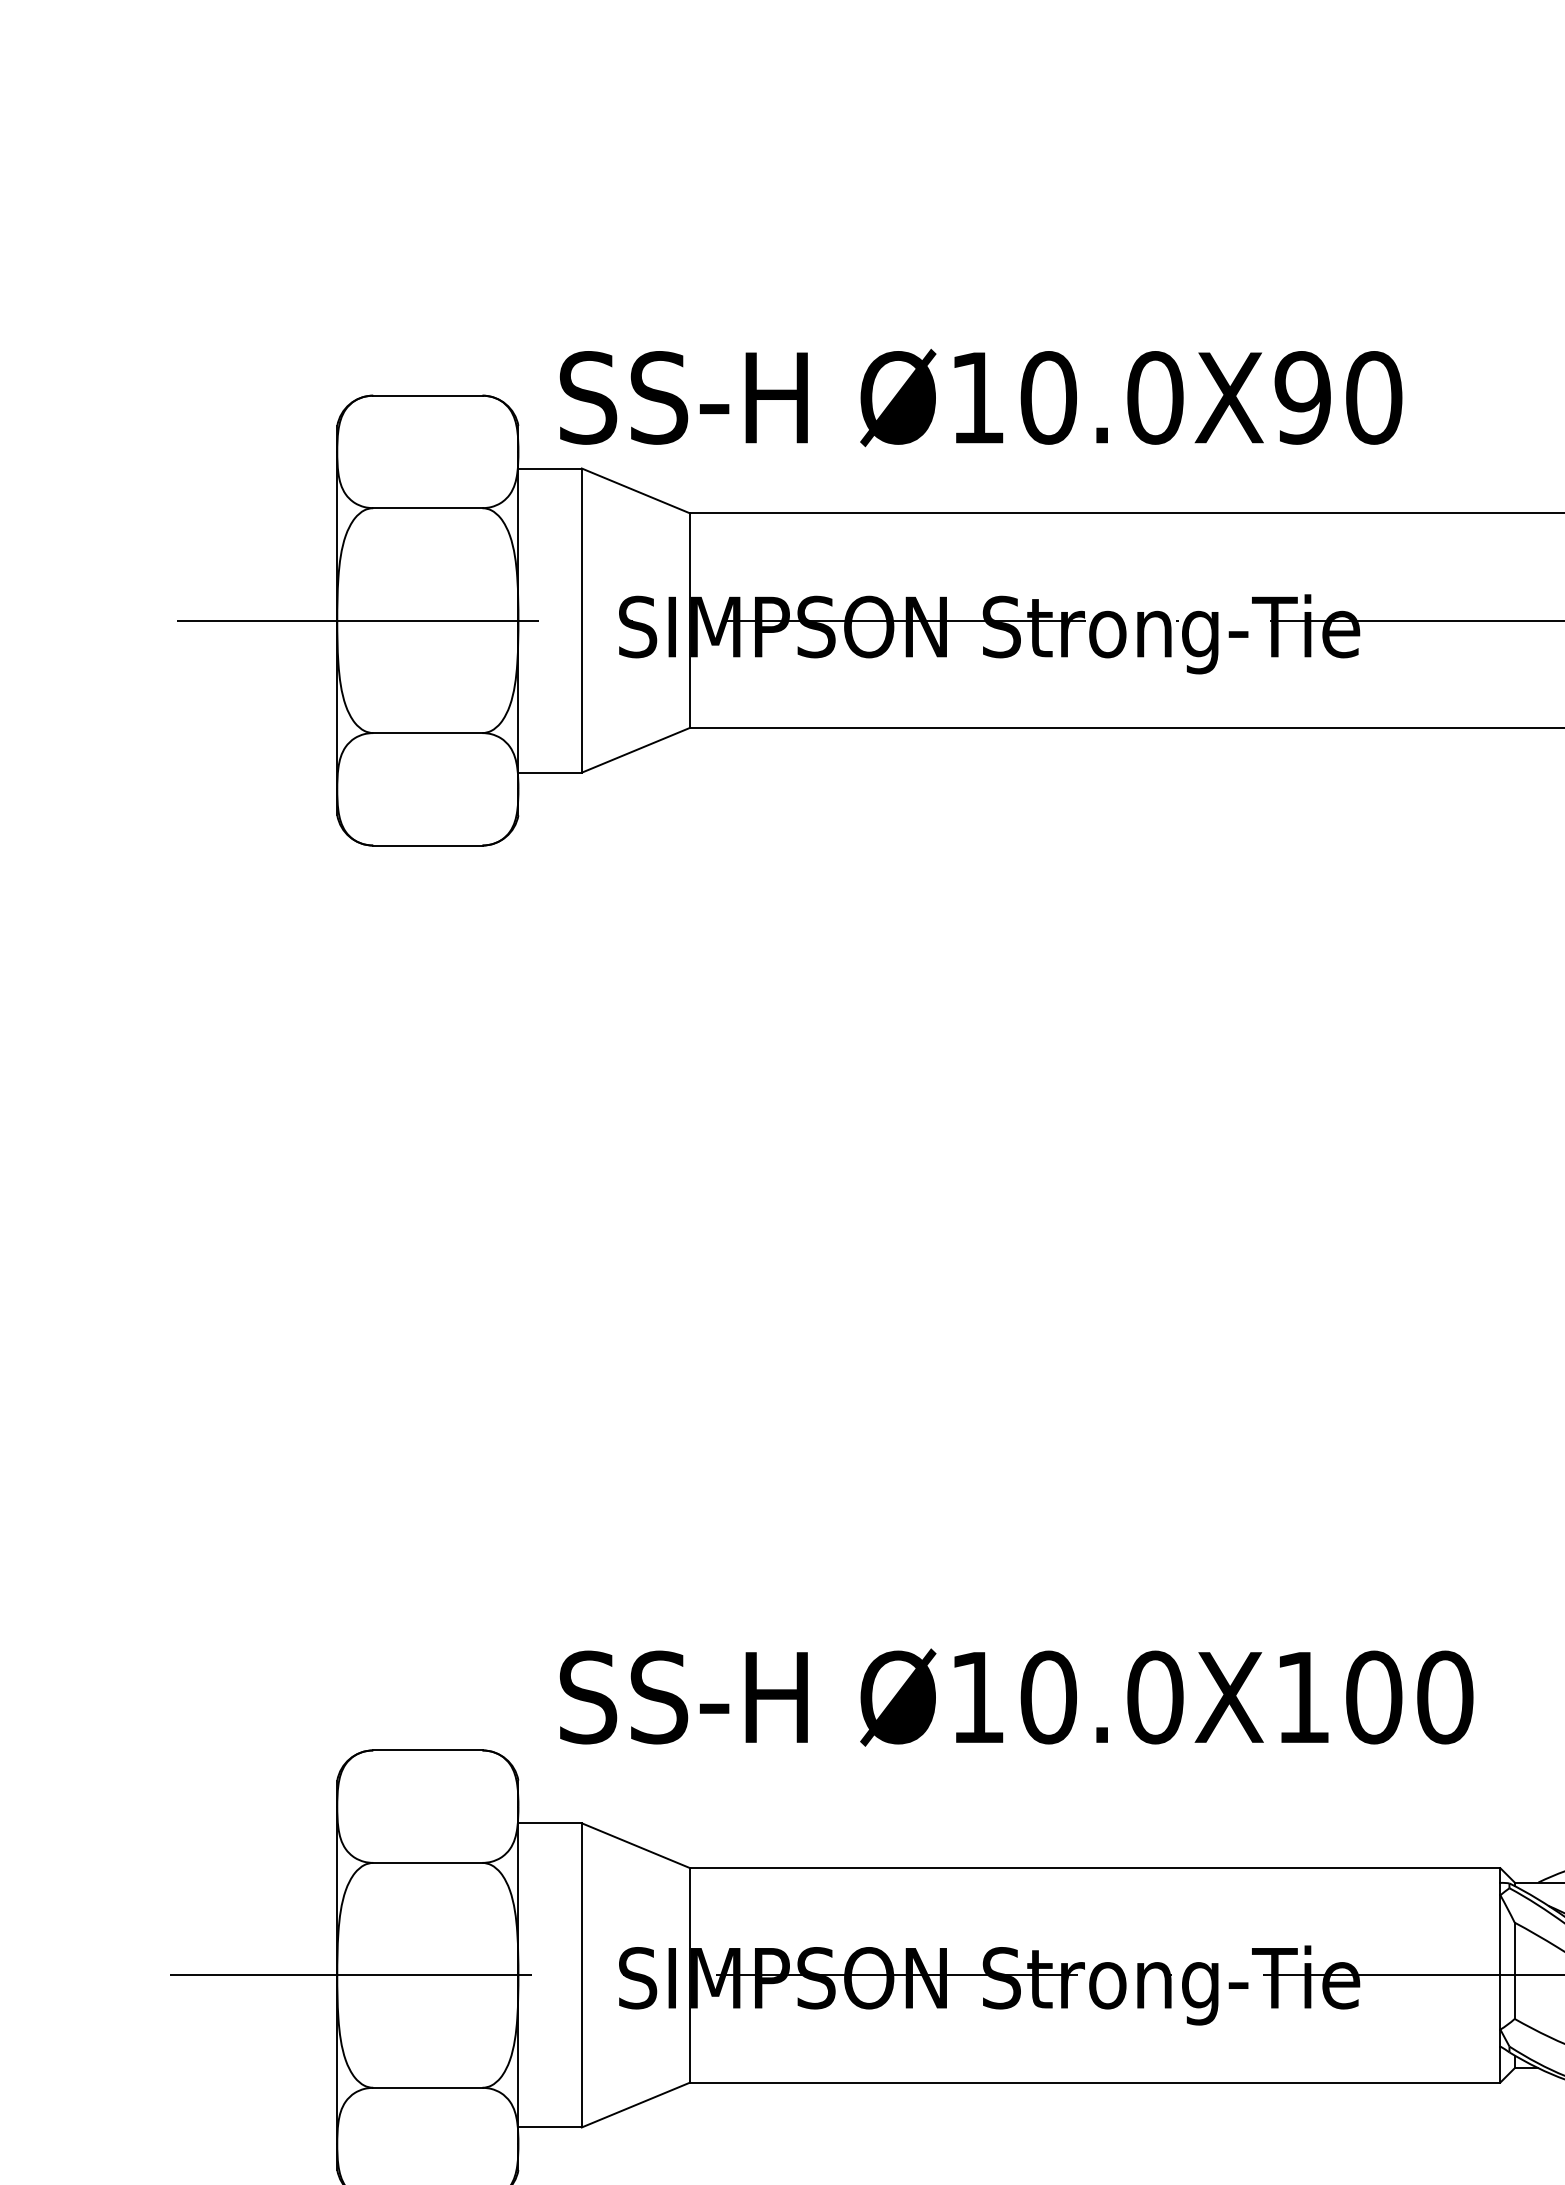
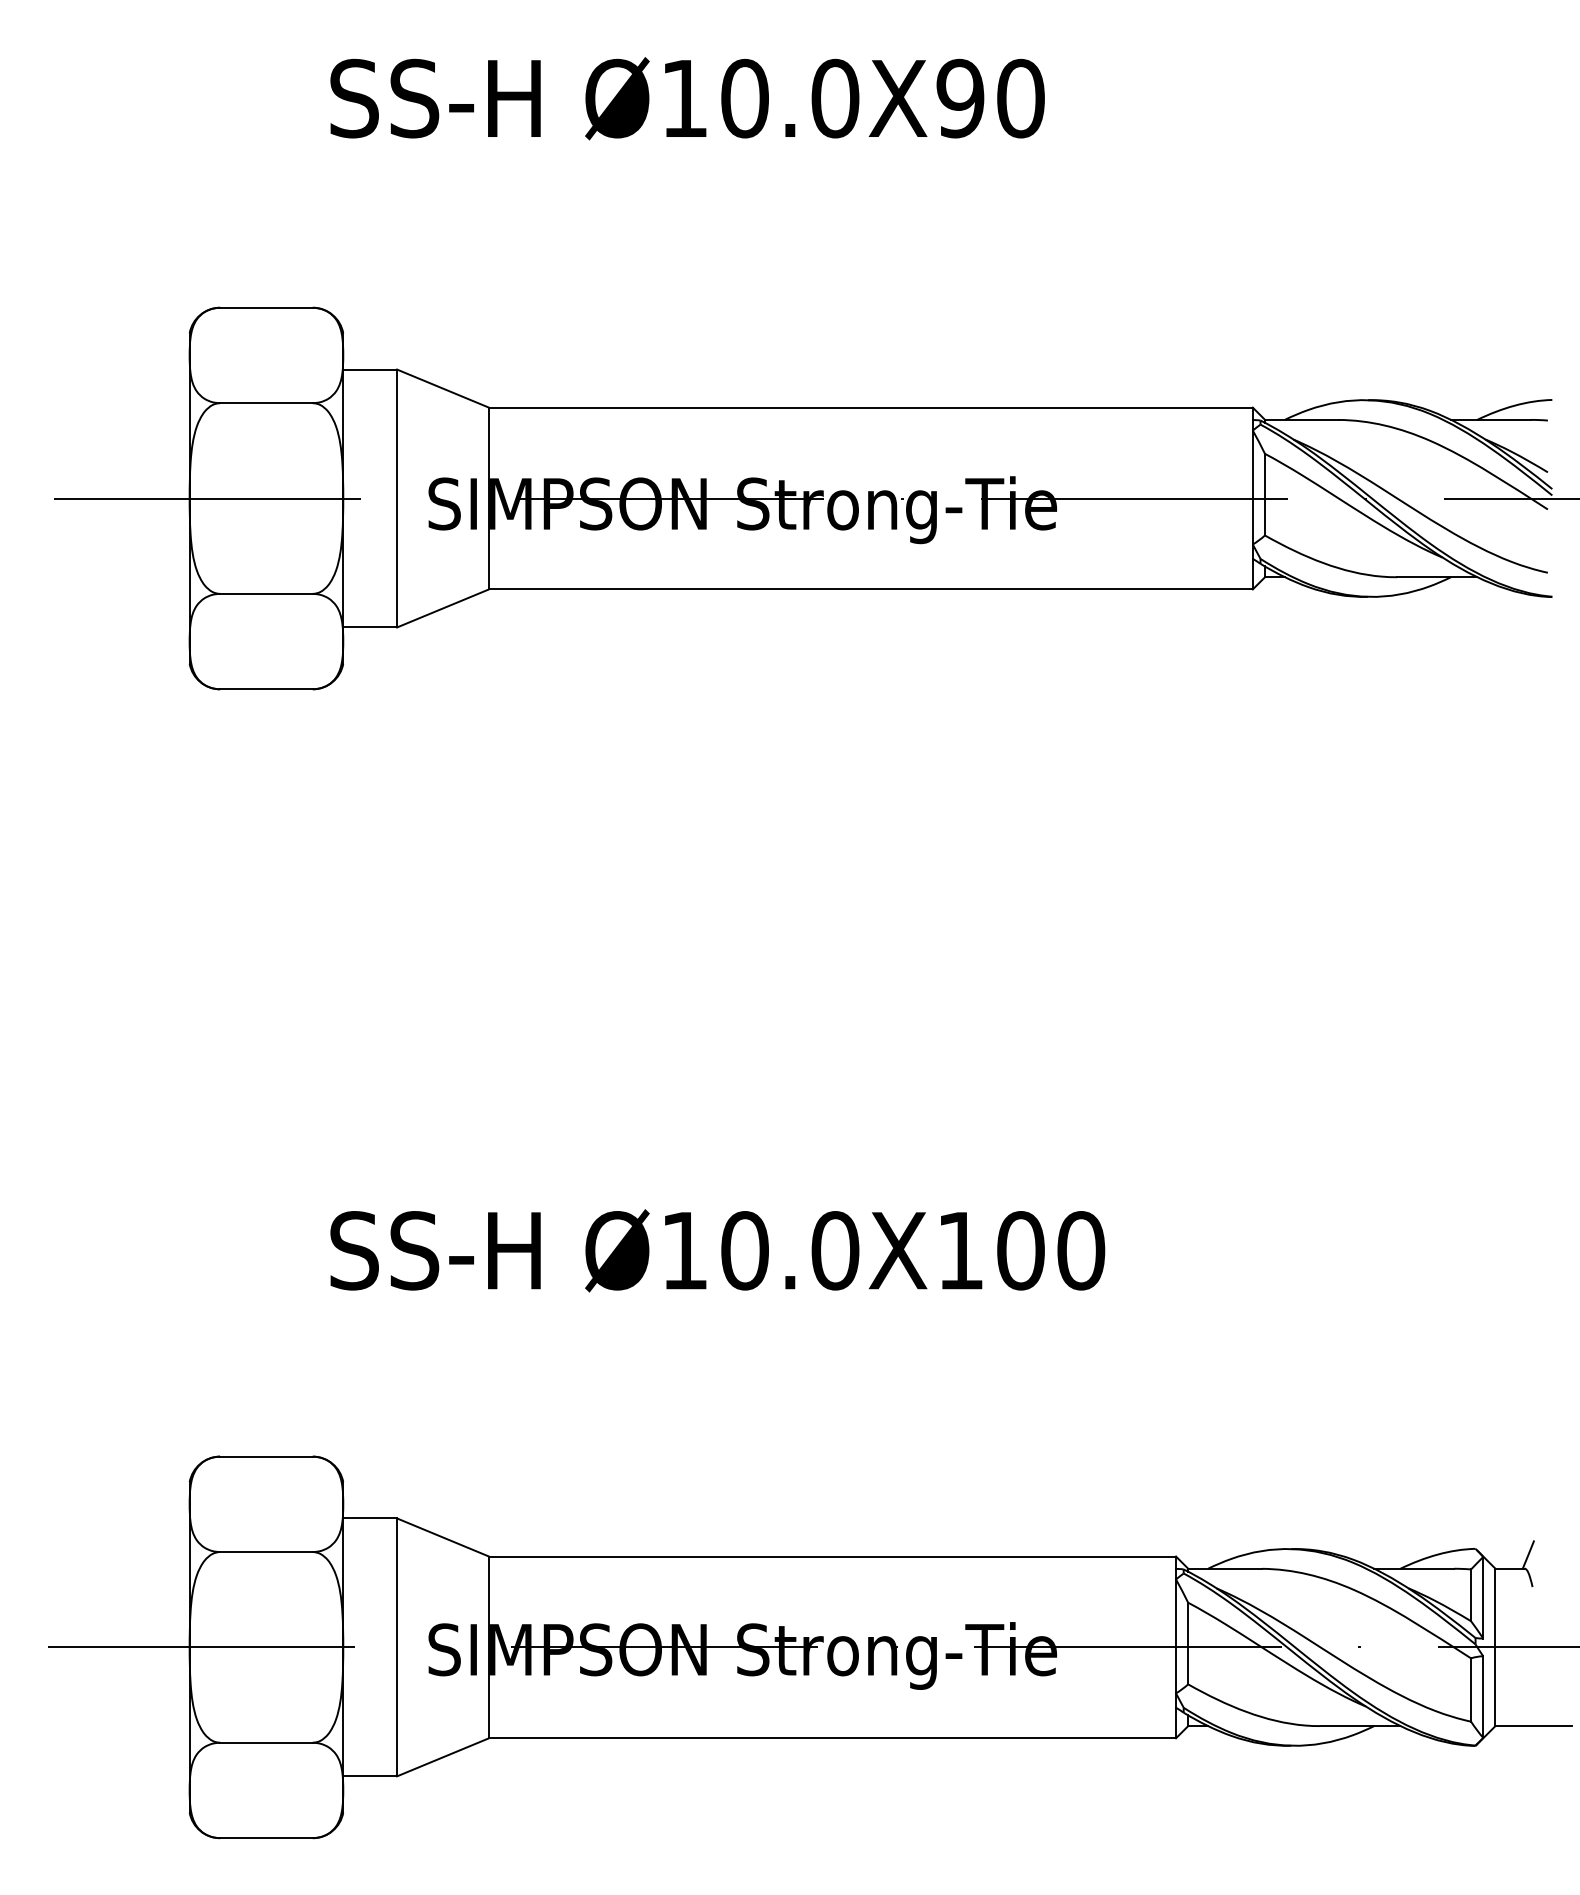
text: (980, 397) -> (687, 98), moved
text: (1016, 1697) -> (717, 1250), moved

